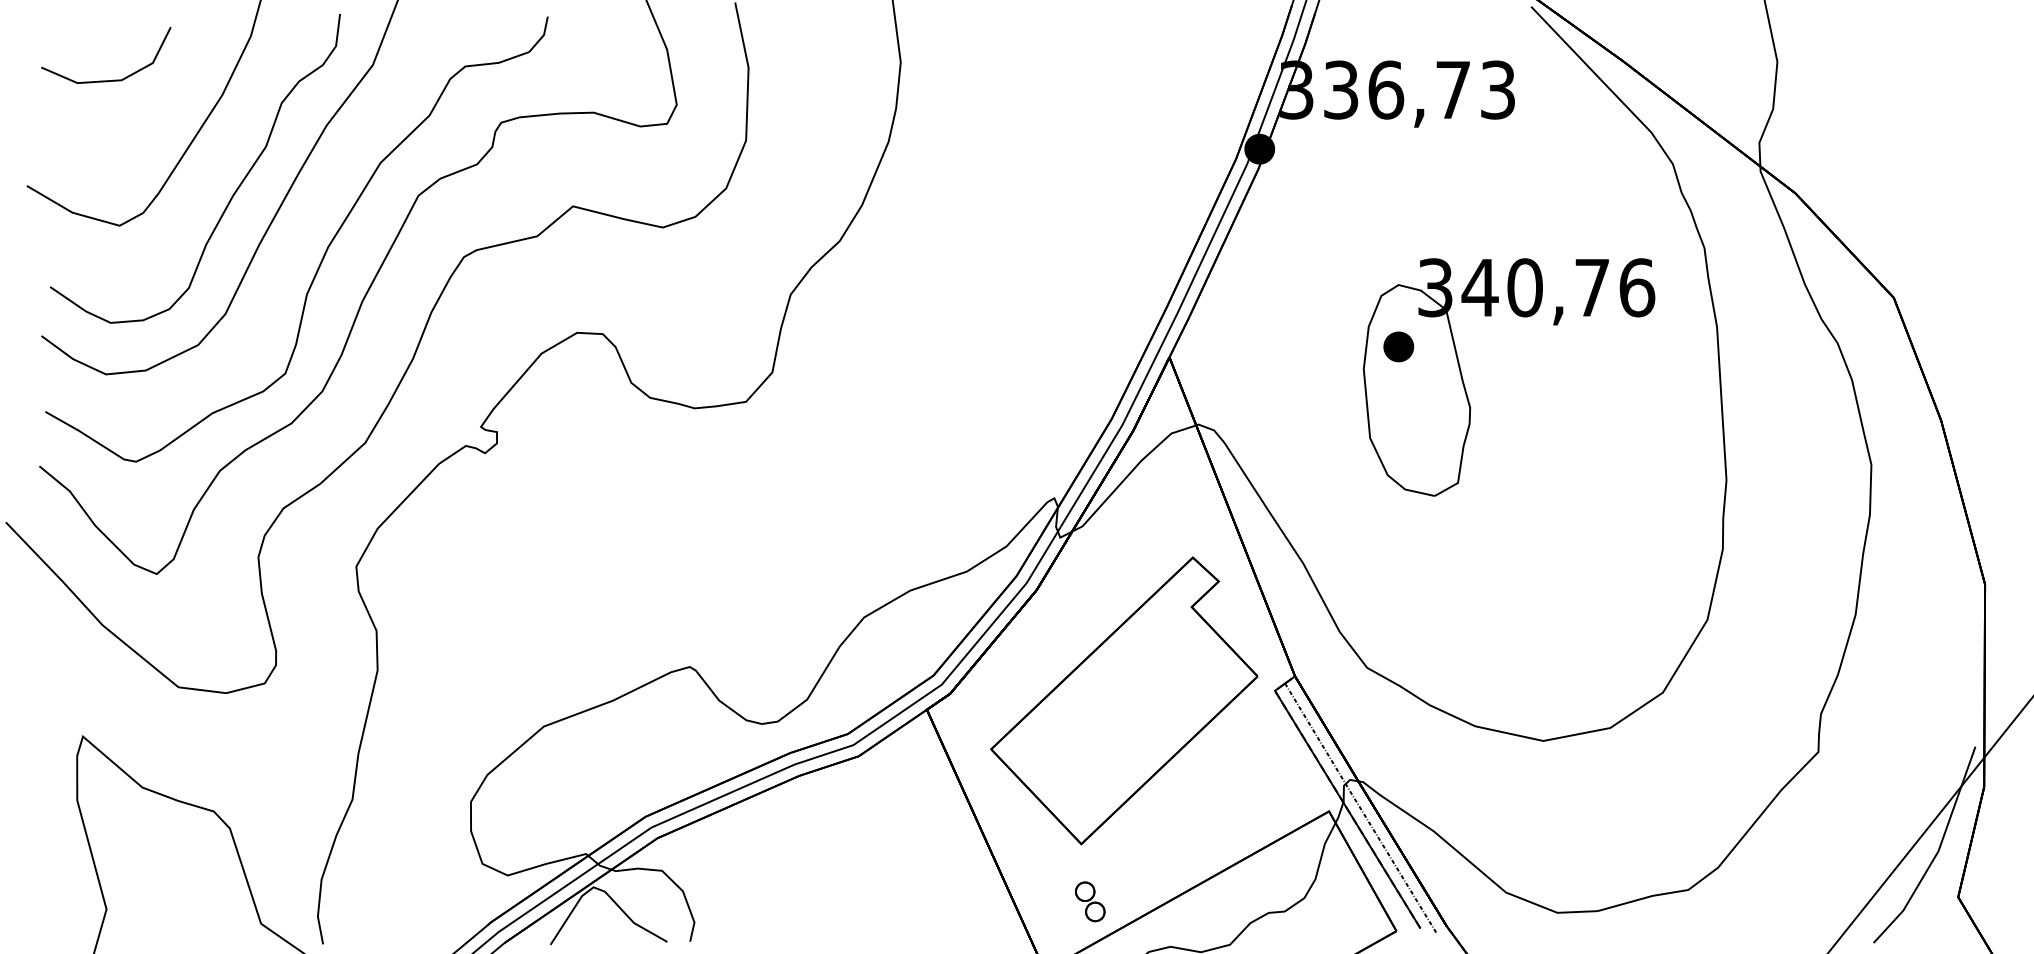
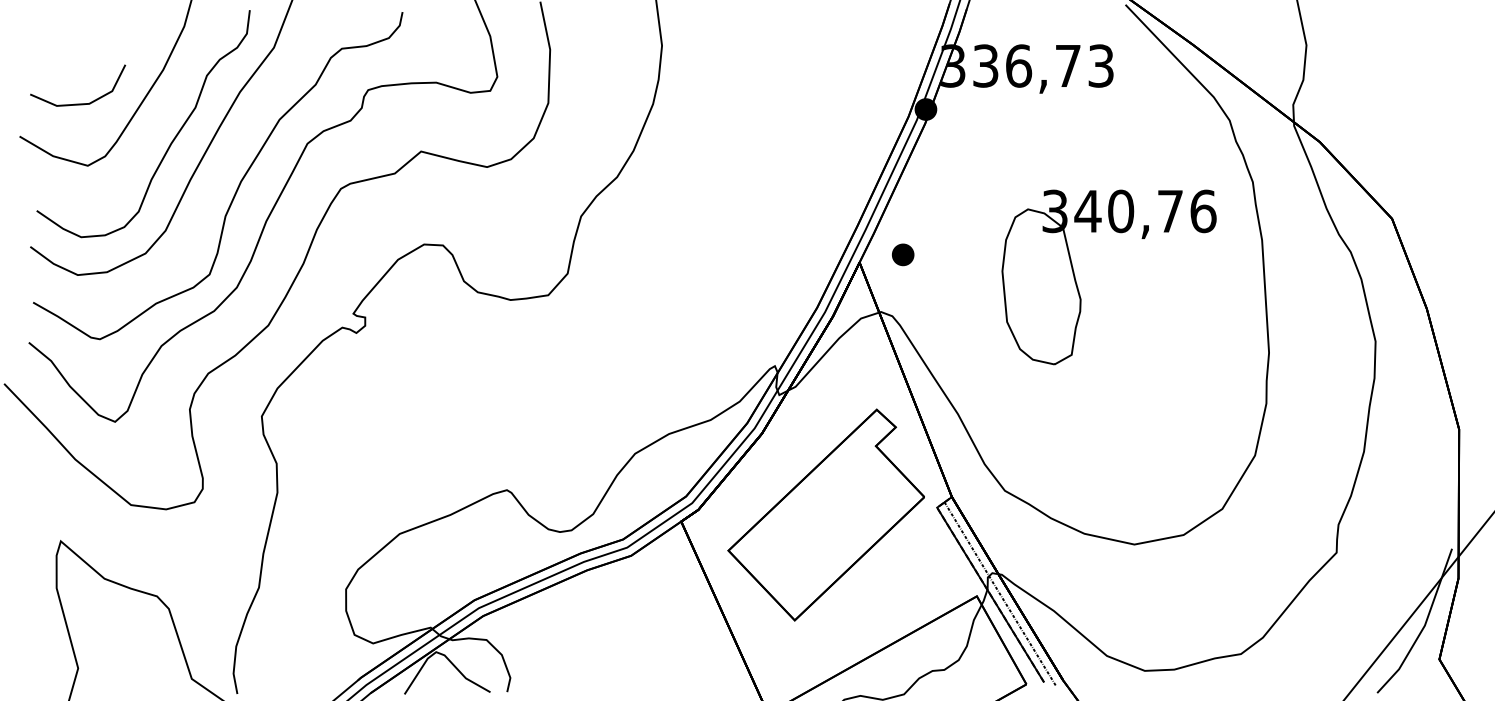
line: (106, 79) -> (78, 103), moved
part: (1399, 346) -> (903, 254), moved
part: (1089, 901) -> (800, 662), removed

